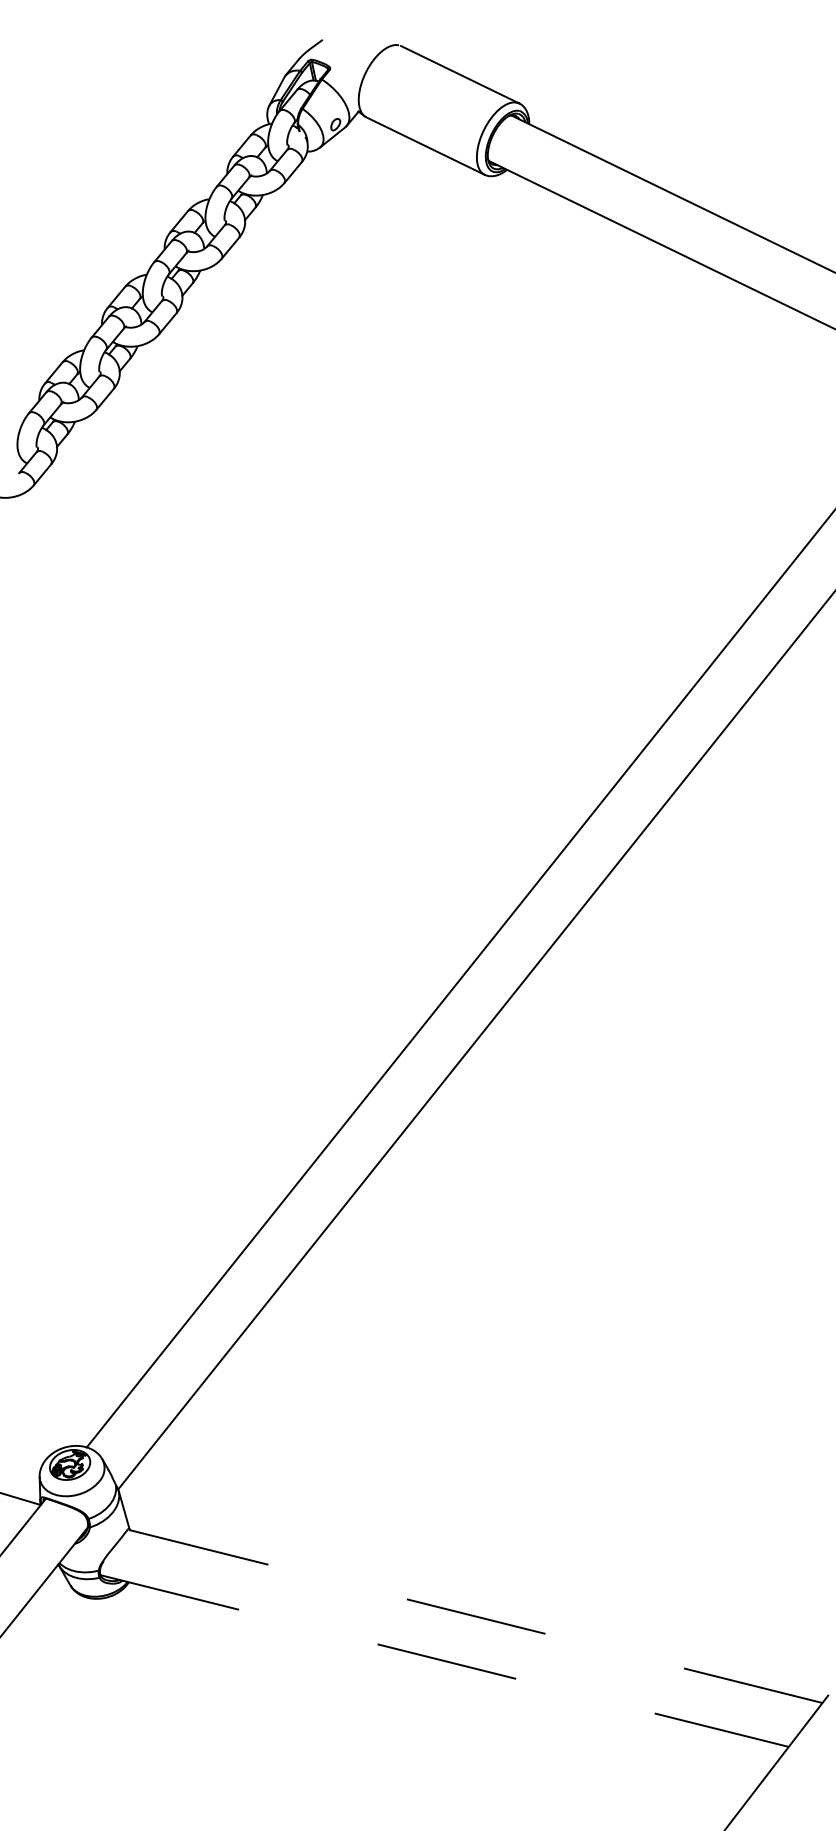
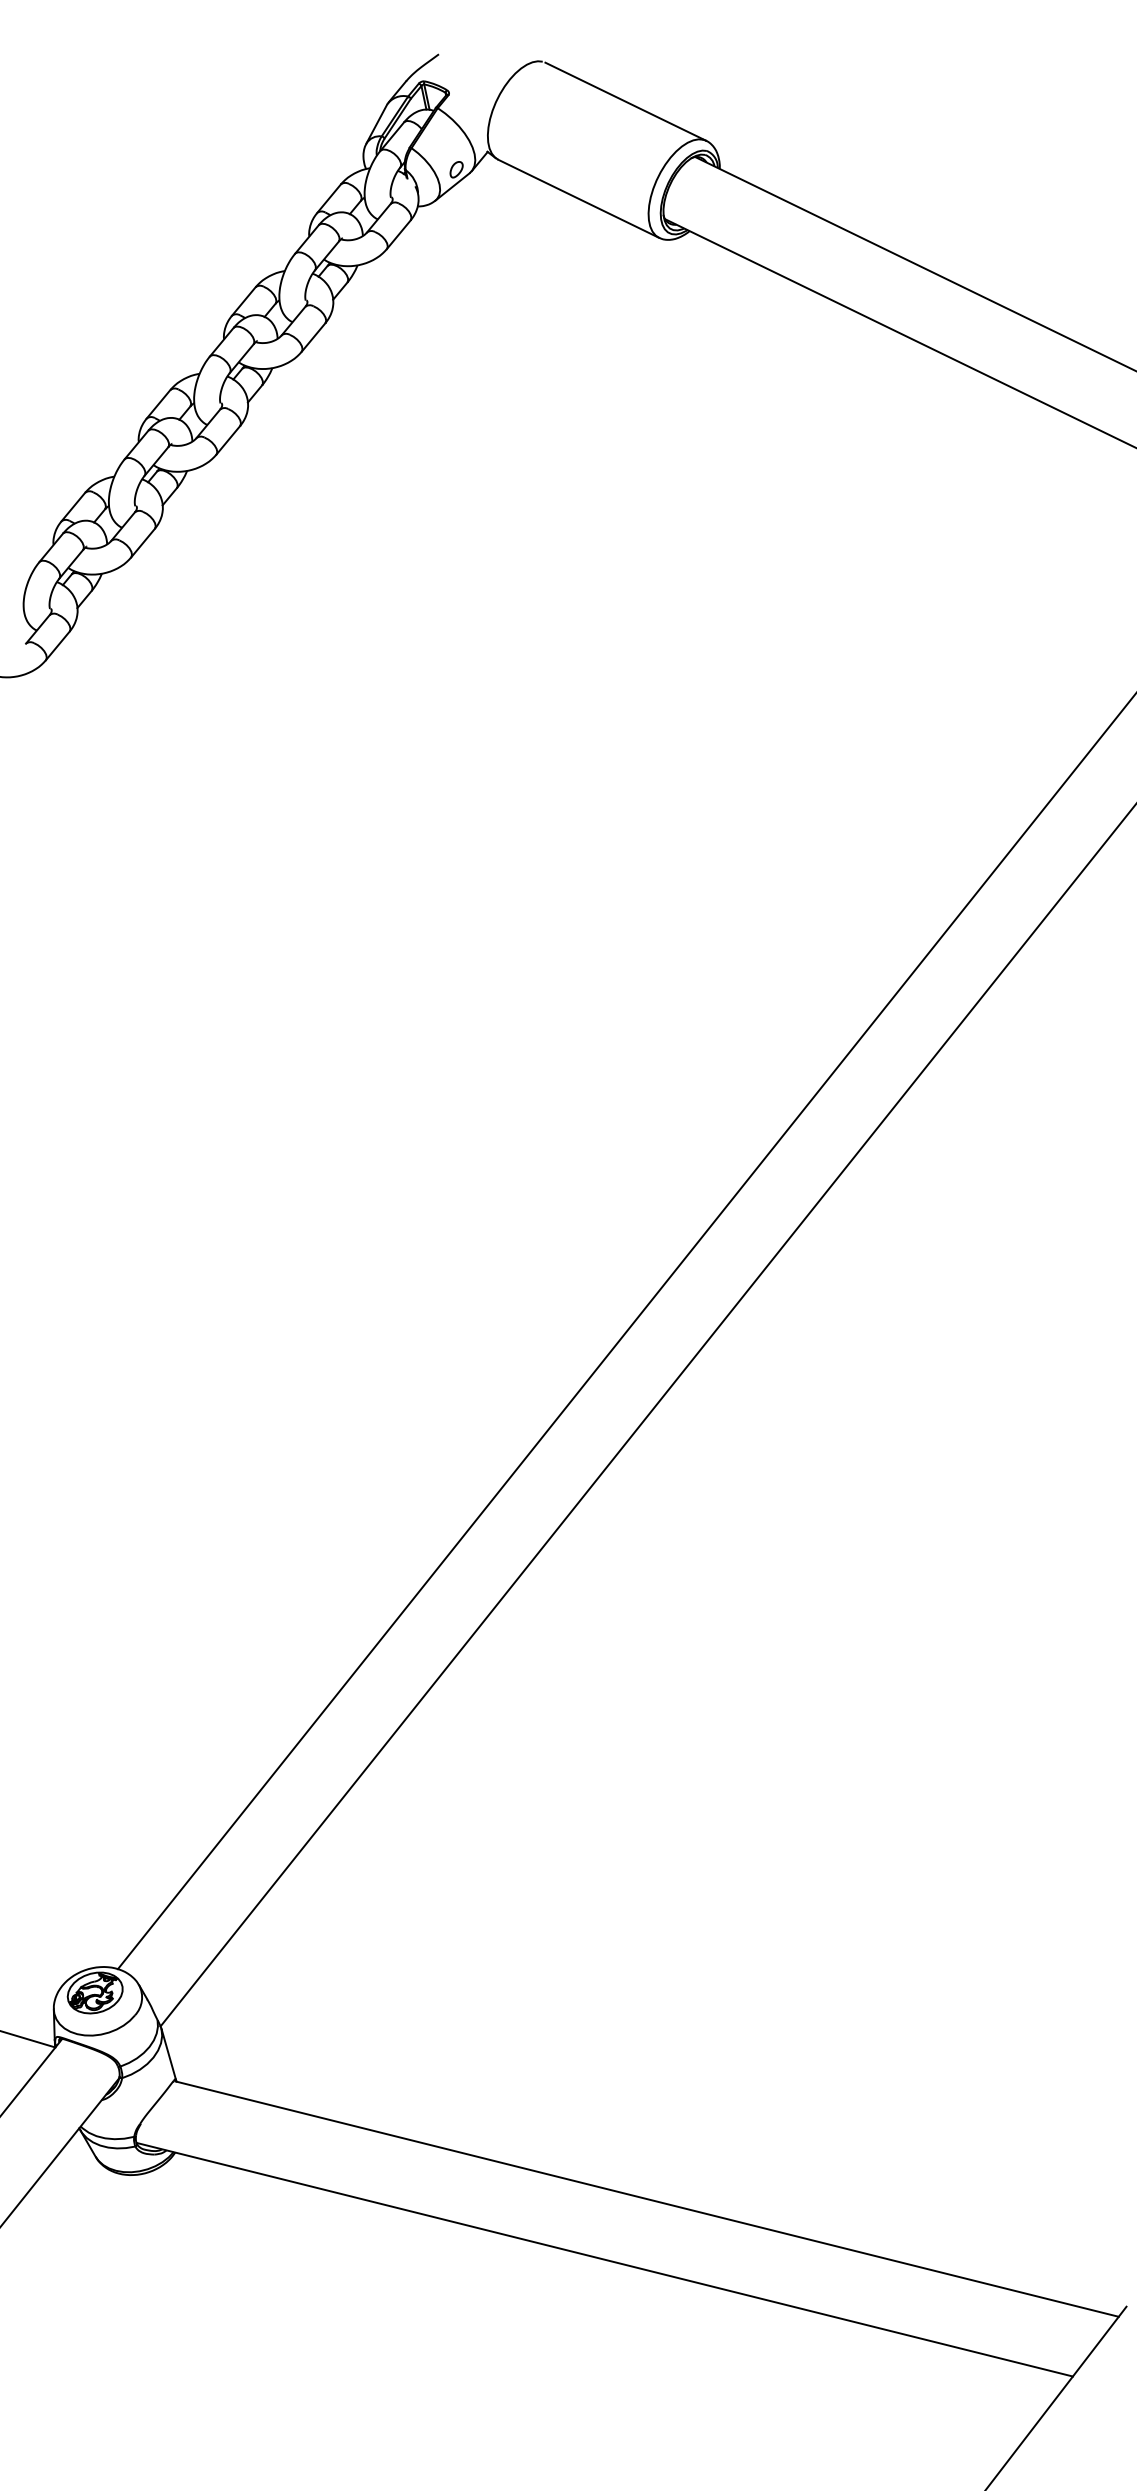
line: (475, 1616) -> (646, 2198), dashed -> solid
line: (445, 1660) -> (605, 2259), dashed -> solid

